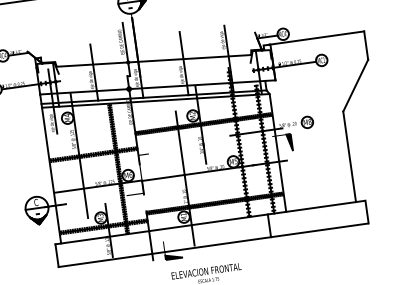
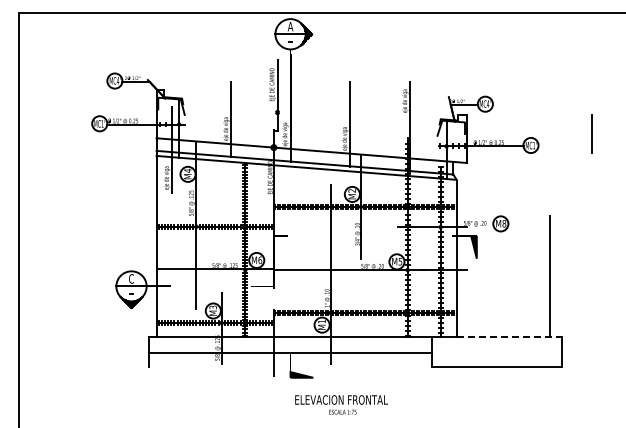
line: (316, 38) -> (528, 115), removed
line: (154, 61) -> (311, 115), removed
line: (355, 85) -> (570, 184), removed
line: (325, 205) -> (509, 336), solid -> dashed
line: (164, 252) -> (290, 353), moved

